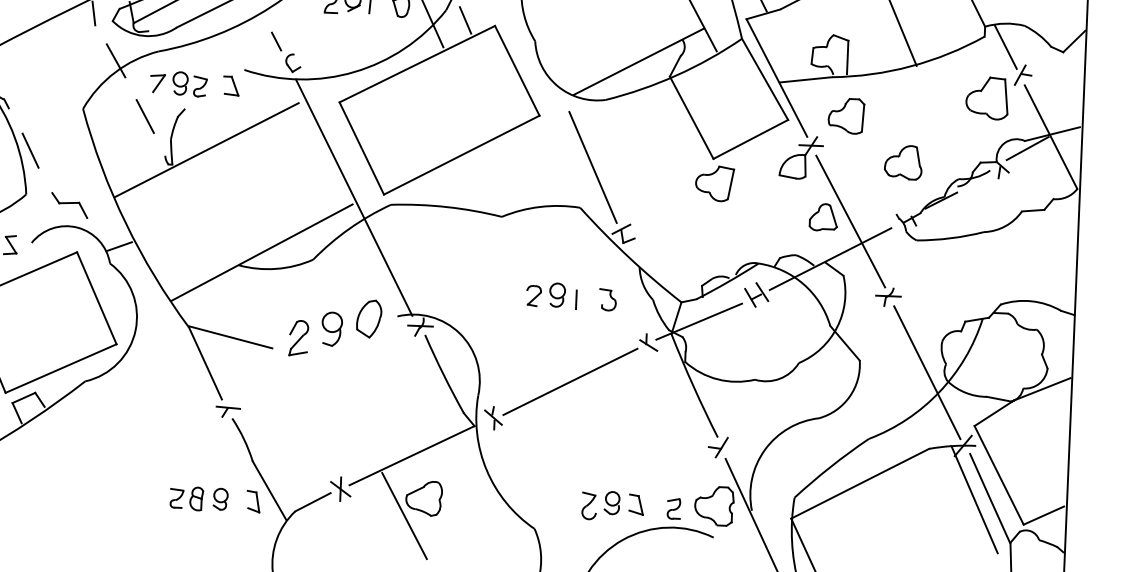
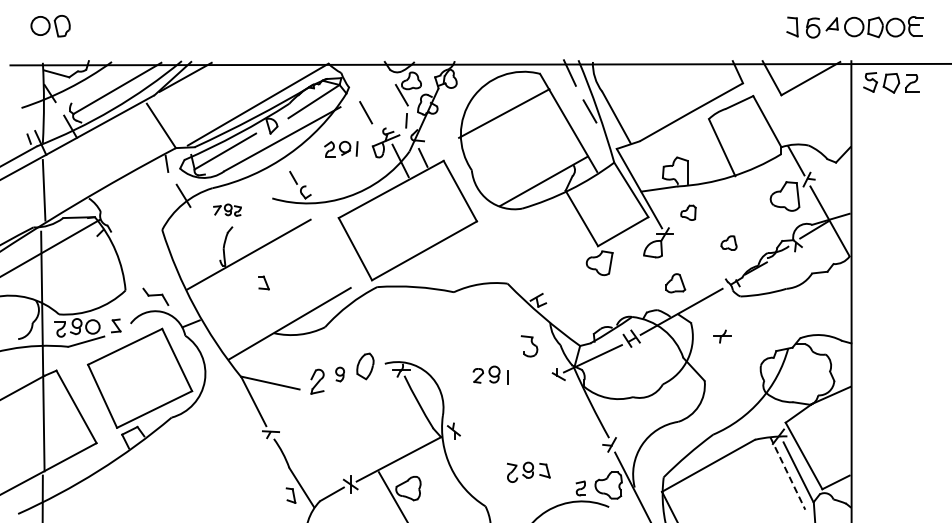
part: (178, 84) -> (227, 210), size x0.7
part: (231, 85) -> (263, 282), moved
part: (846, 115) -> (688, 212), size x0.6
line: (144, 116) -> (204, 233), removed
line: (30, 149) -> (127, 259), removed
part: (902, 161) -> (728, 242), size x0.6
line: (593, 167) -> (515, 255), removed
line: (354, 197) -> (351, 283), removed
line: (850, 221) -> (694, 285), removed
part: (551, 294) -> (490, 374), moved
part: (606, 300) -> (528, 346), size x1.4
part: (331, 329) -> (339, 374), size x0.6
line: (927, 372) -> (751, 387), removed
line: (569, 381) -> (505, 403), removed
part: (199, 499) -> (253, 495), removed
line: (975, 499) -> (788, 473), solid -> dashed
part: (612, 504) -> (528, 471), moved

